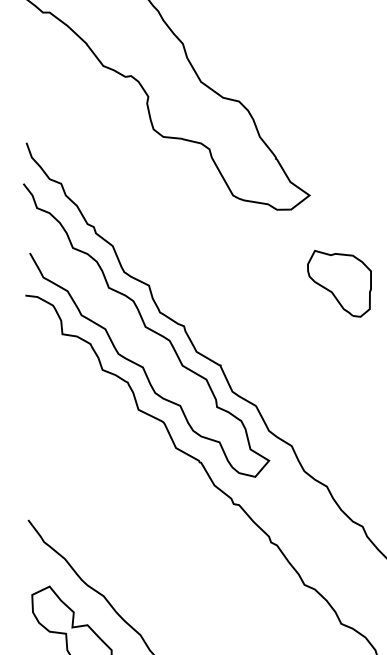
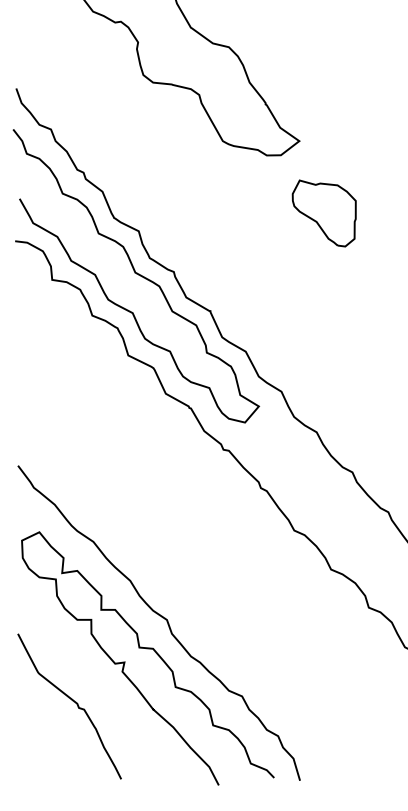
part: (338, 283) -> (323, 213), moved

